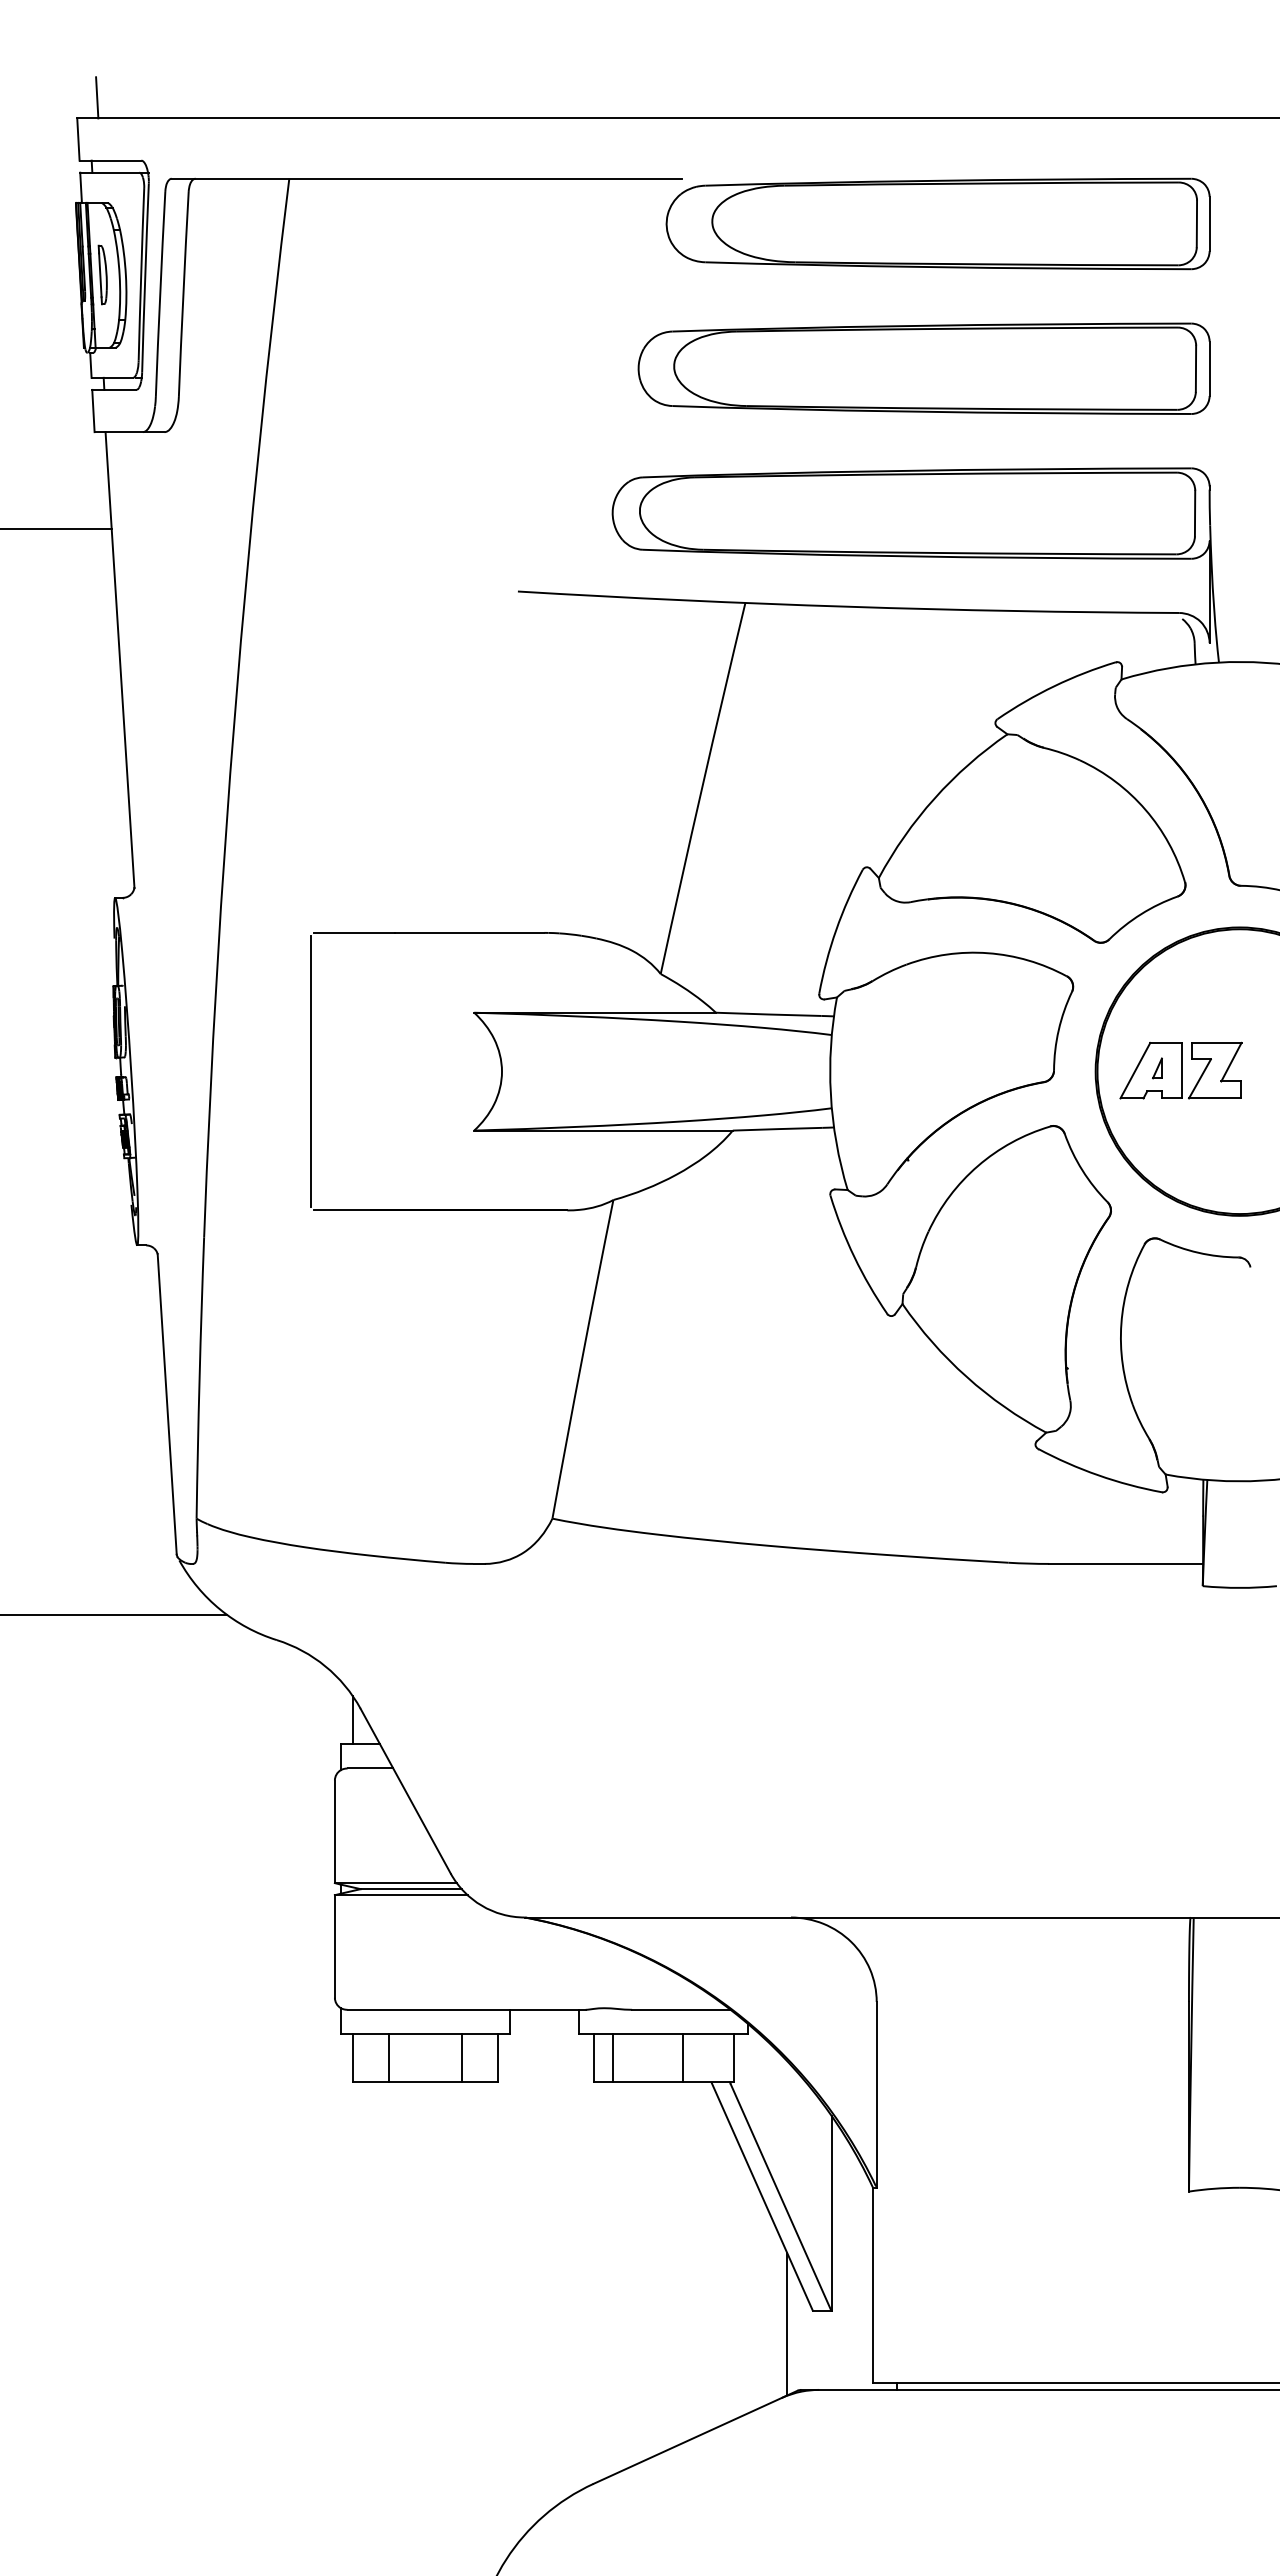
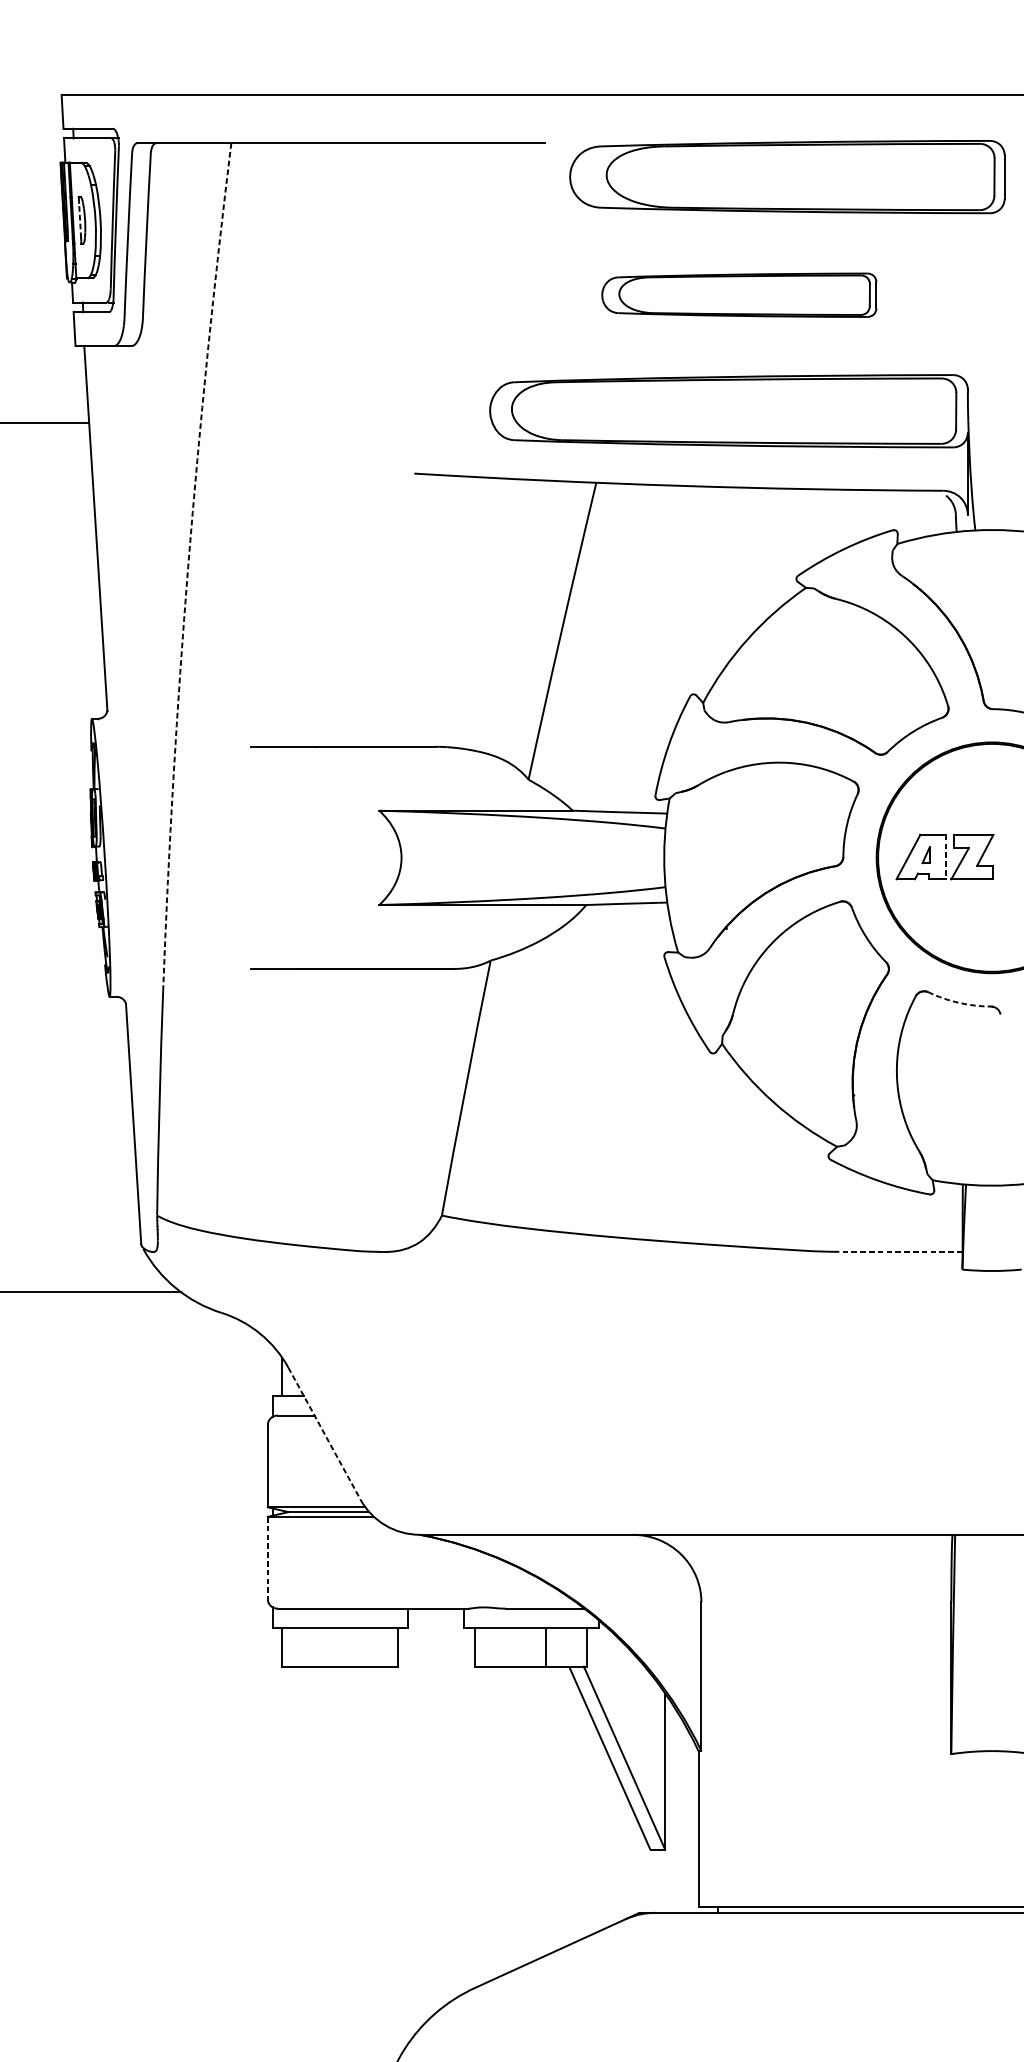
line: (97, 97) -> (77, 78), removed
part: (937, 223) -> (786, 176), moved
line: (100, 275) -> (80, 220), solid -> dashed
part: (923, 368) -> (738, 295), size x0.6
arc: (235, 707) -> (188, 566), solid -> dashed
line: (1181, 1070) -> (945, 856), solid -> dashed
line: (310, 1071) -> (248, 857), removed
arc: (1198, 1252) -> (958, 1002), solid -> dashed
line: (1125, 1563) -> (900, 1251), solid -> dashed
line: (405, 1791) -> (324, 1433), solid -> dashed
line: (334, 1946) -> (267, 1557), solid -> dashed
line: (389, 2057) -> (311, 1646), removed
line: (461, 2057) -> (369, 1646), removed
line: (612, 2057) -> (489, 1646), removed
line: (787, 2324) -> (630, 1860), removed

